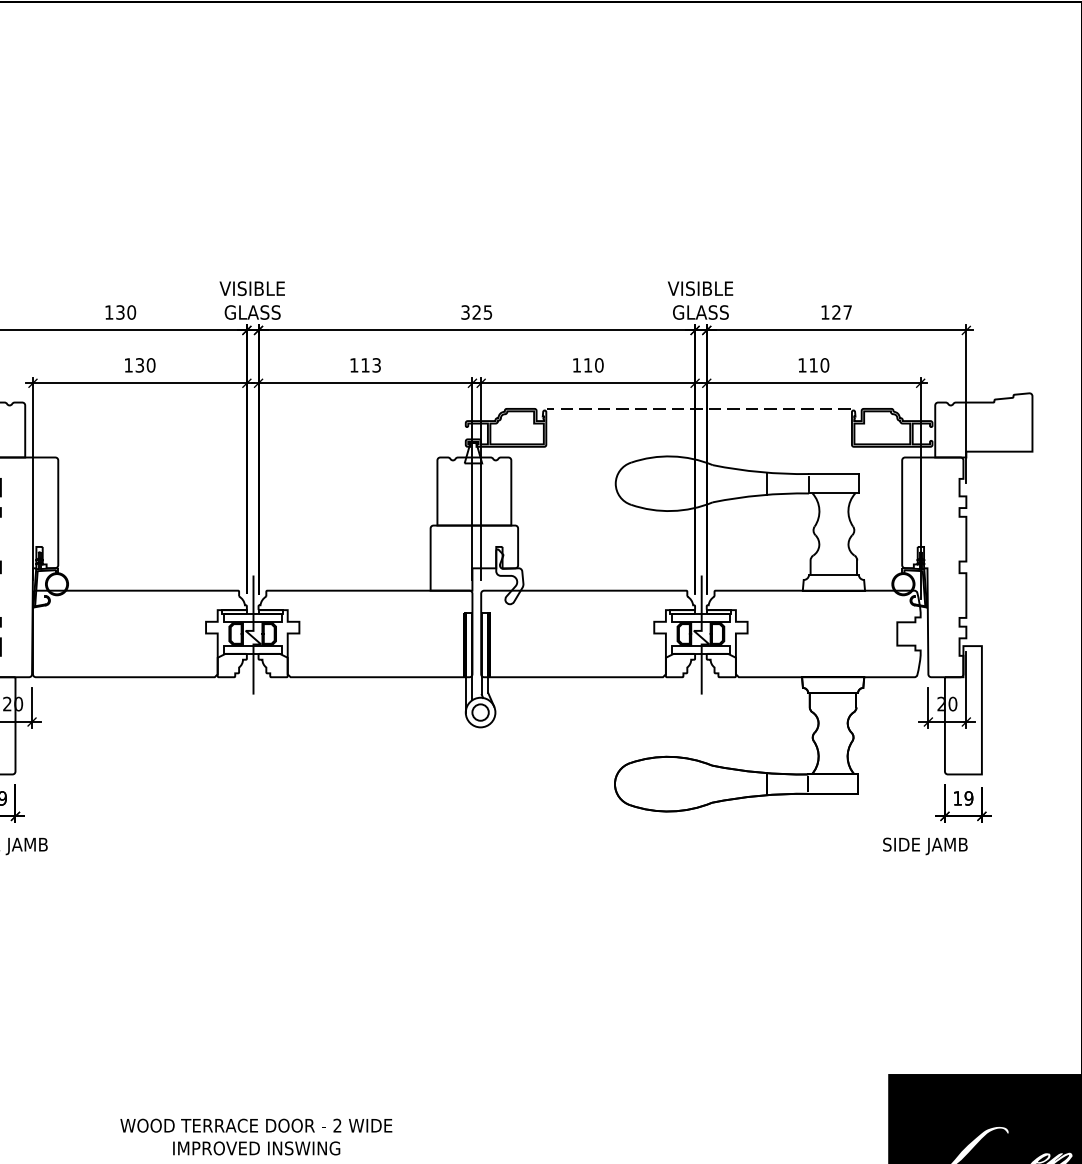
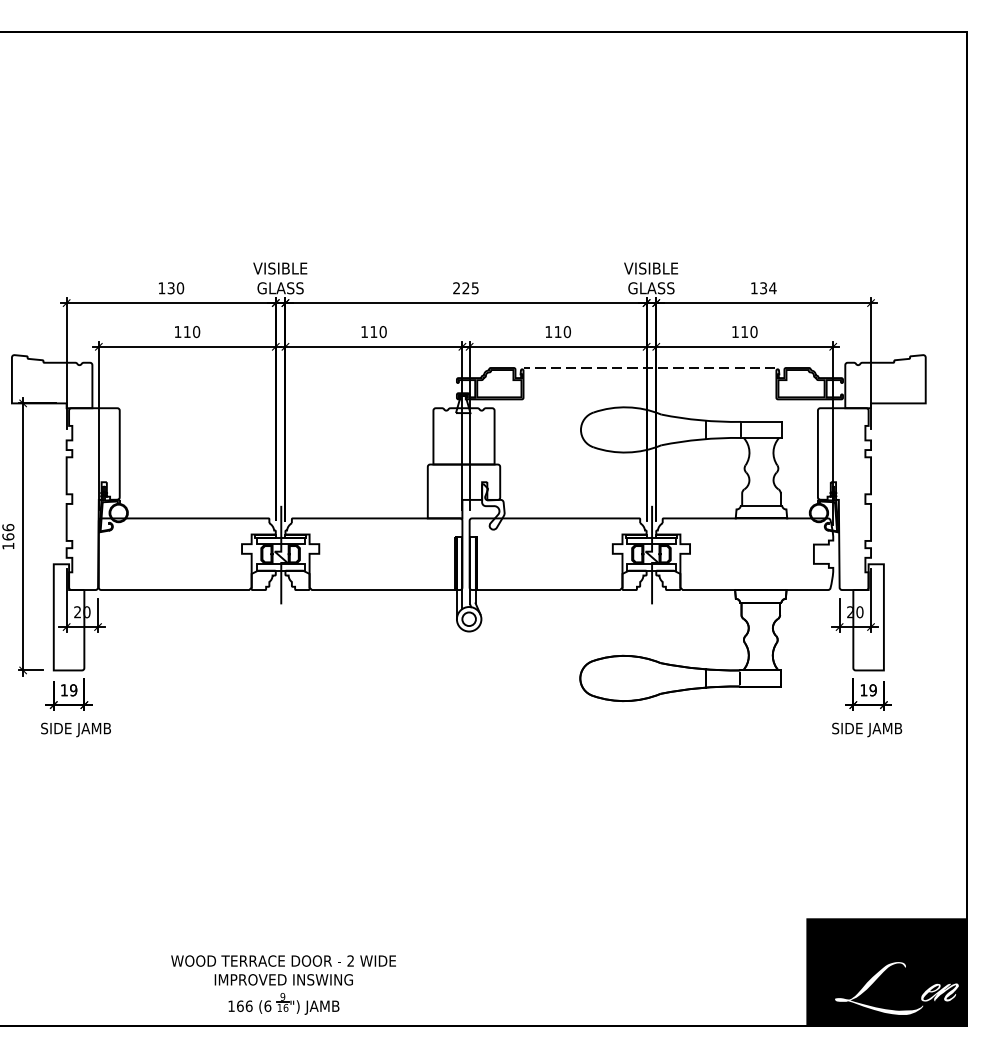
text: (465, 312) -> (456, 288), 325 -> 225
text: (842, 312) -> (768, 288), 127 -> 134
text: (375, 364) -> (382, 331), 113 -> 110
text: (138, 365) -> (186, 332), 130 -> 110
text: (925, 845) -> (867, 729), moved

